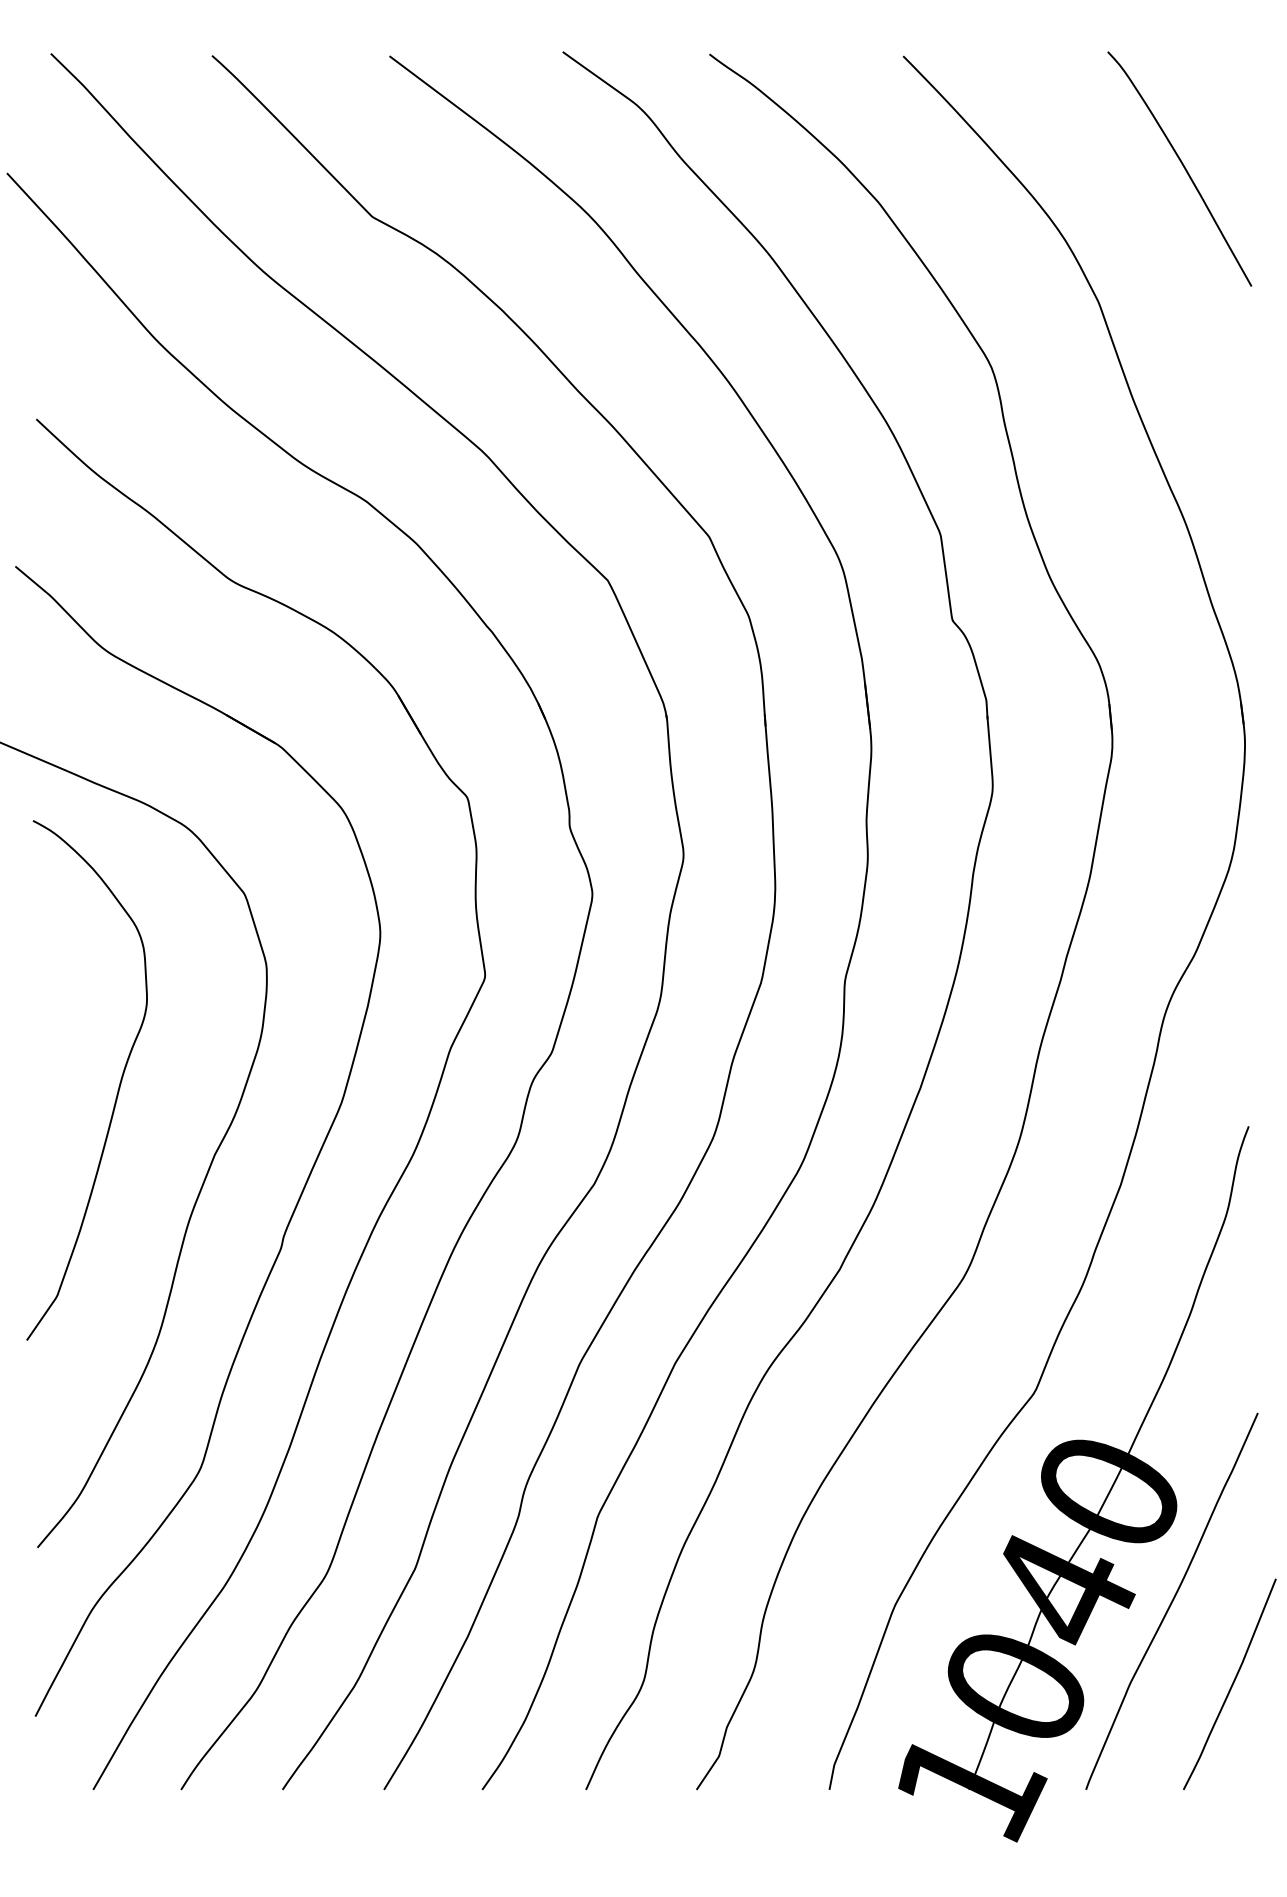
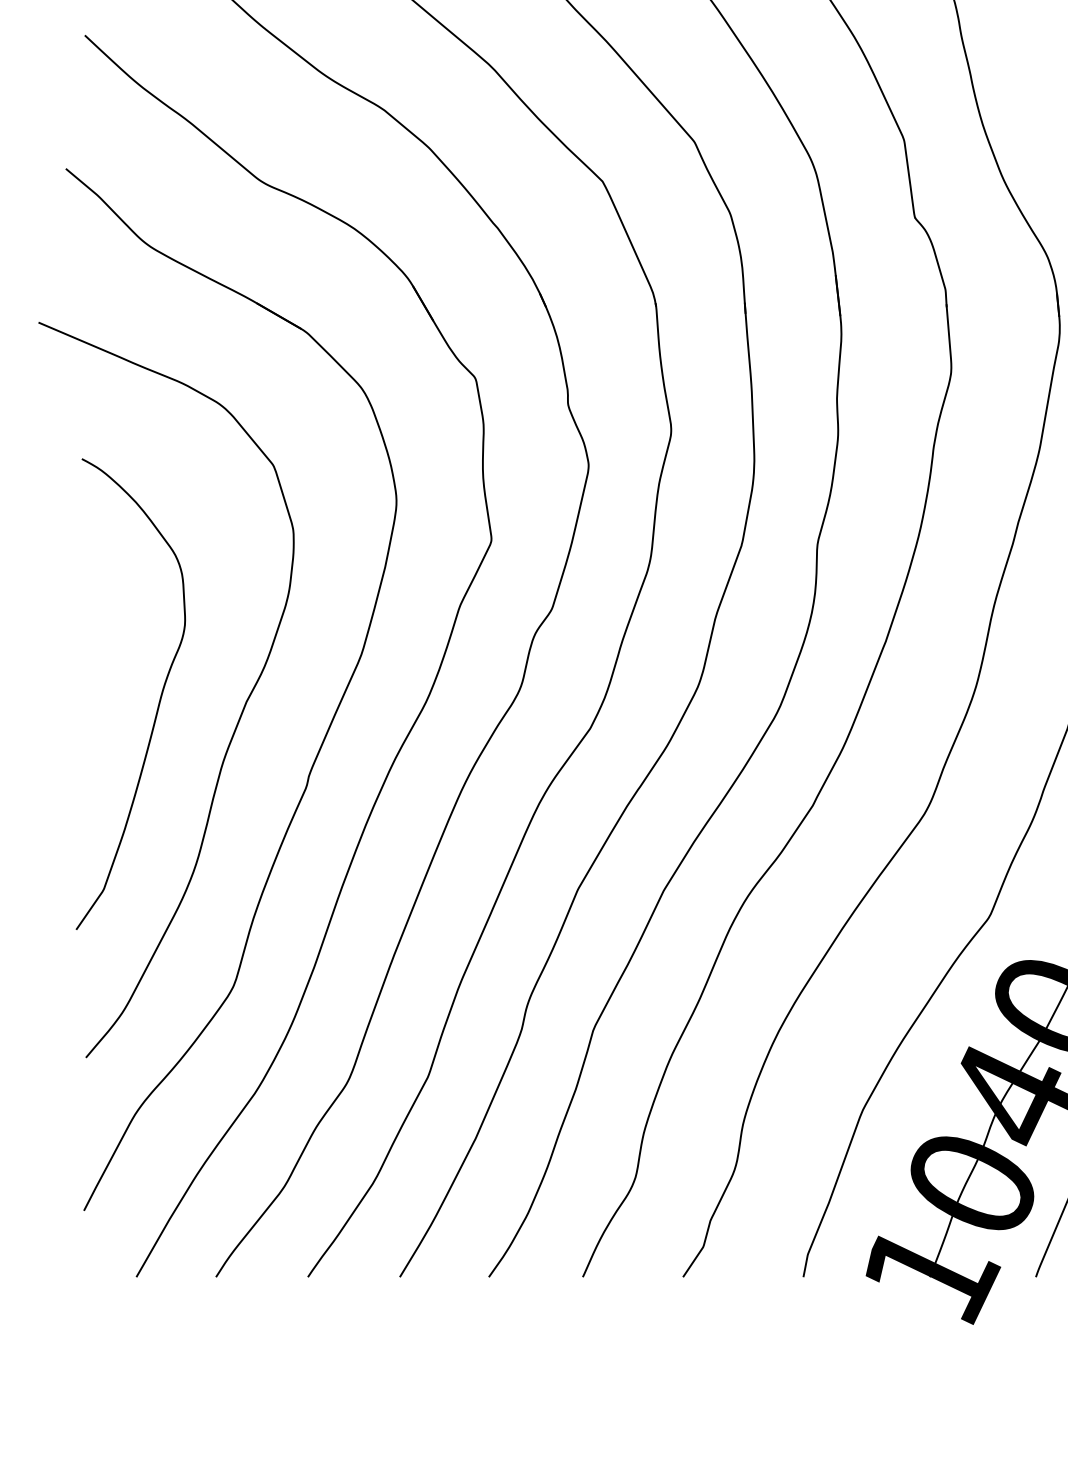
curve: (118, 1086) -> (159, 699), moved

